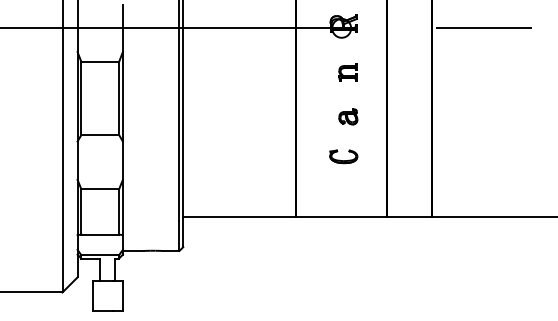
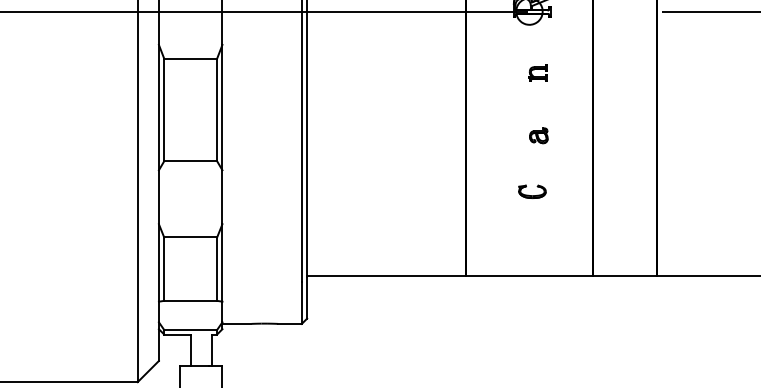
part: (347, 72) -> (537, 73), size x0.7
part: (348, 116) -> (539, 135), size x0.7
part: (343, 156) -> (531, 191), size x0.7

